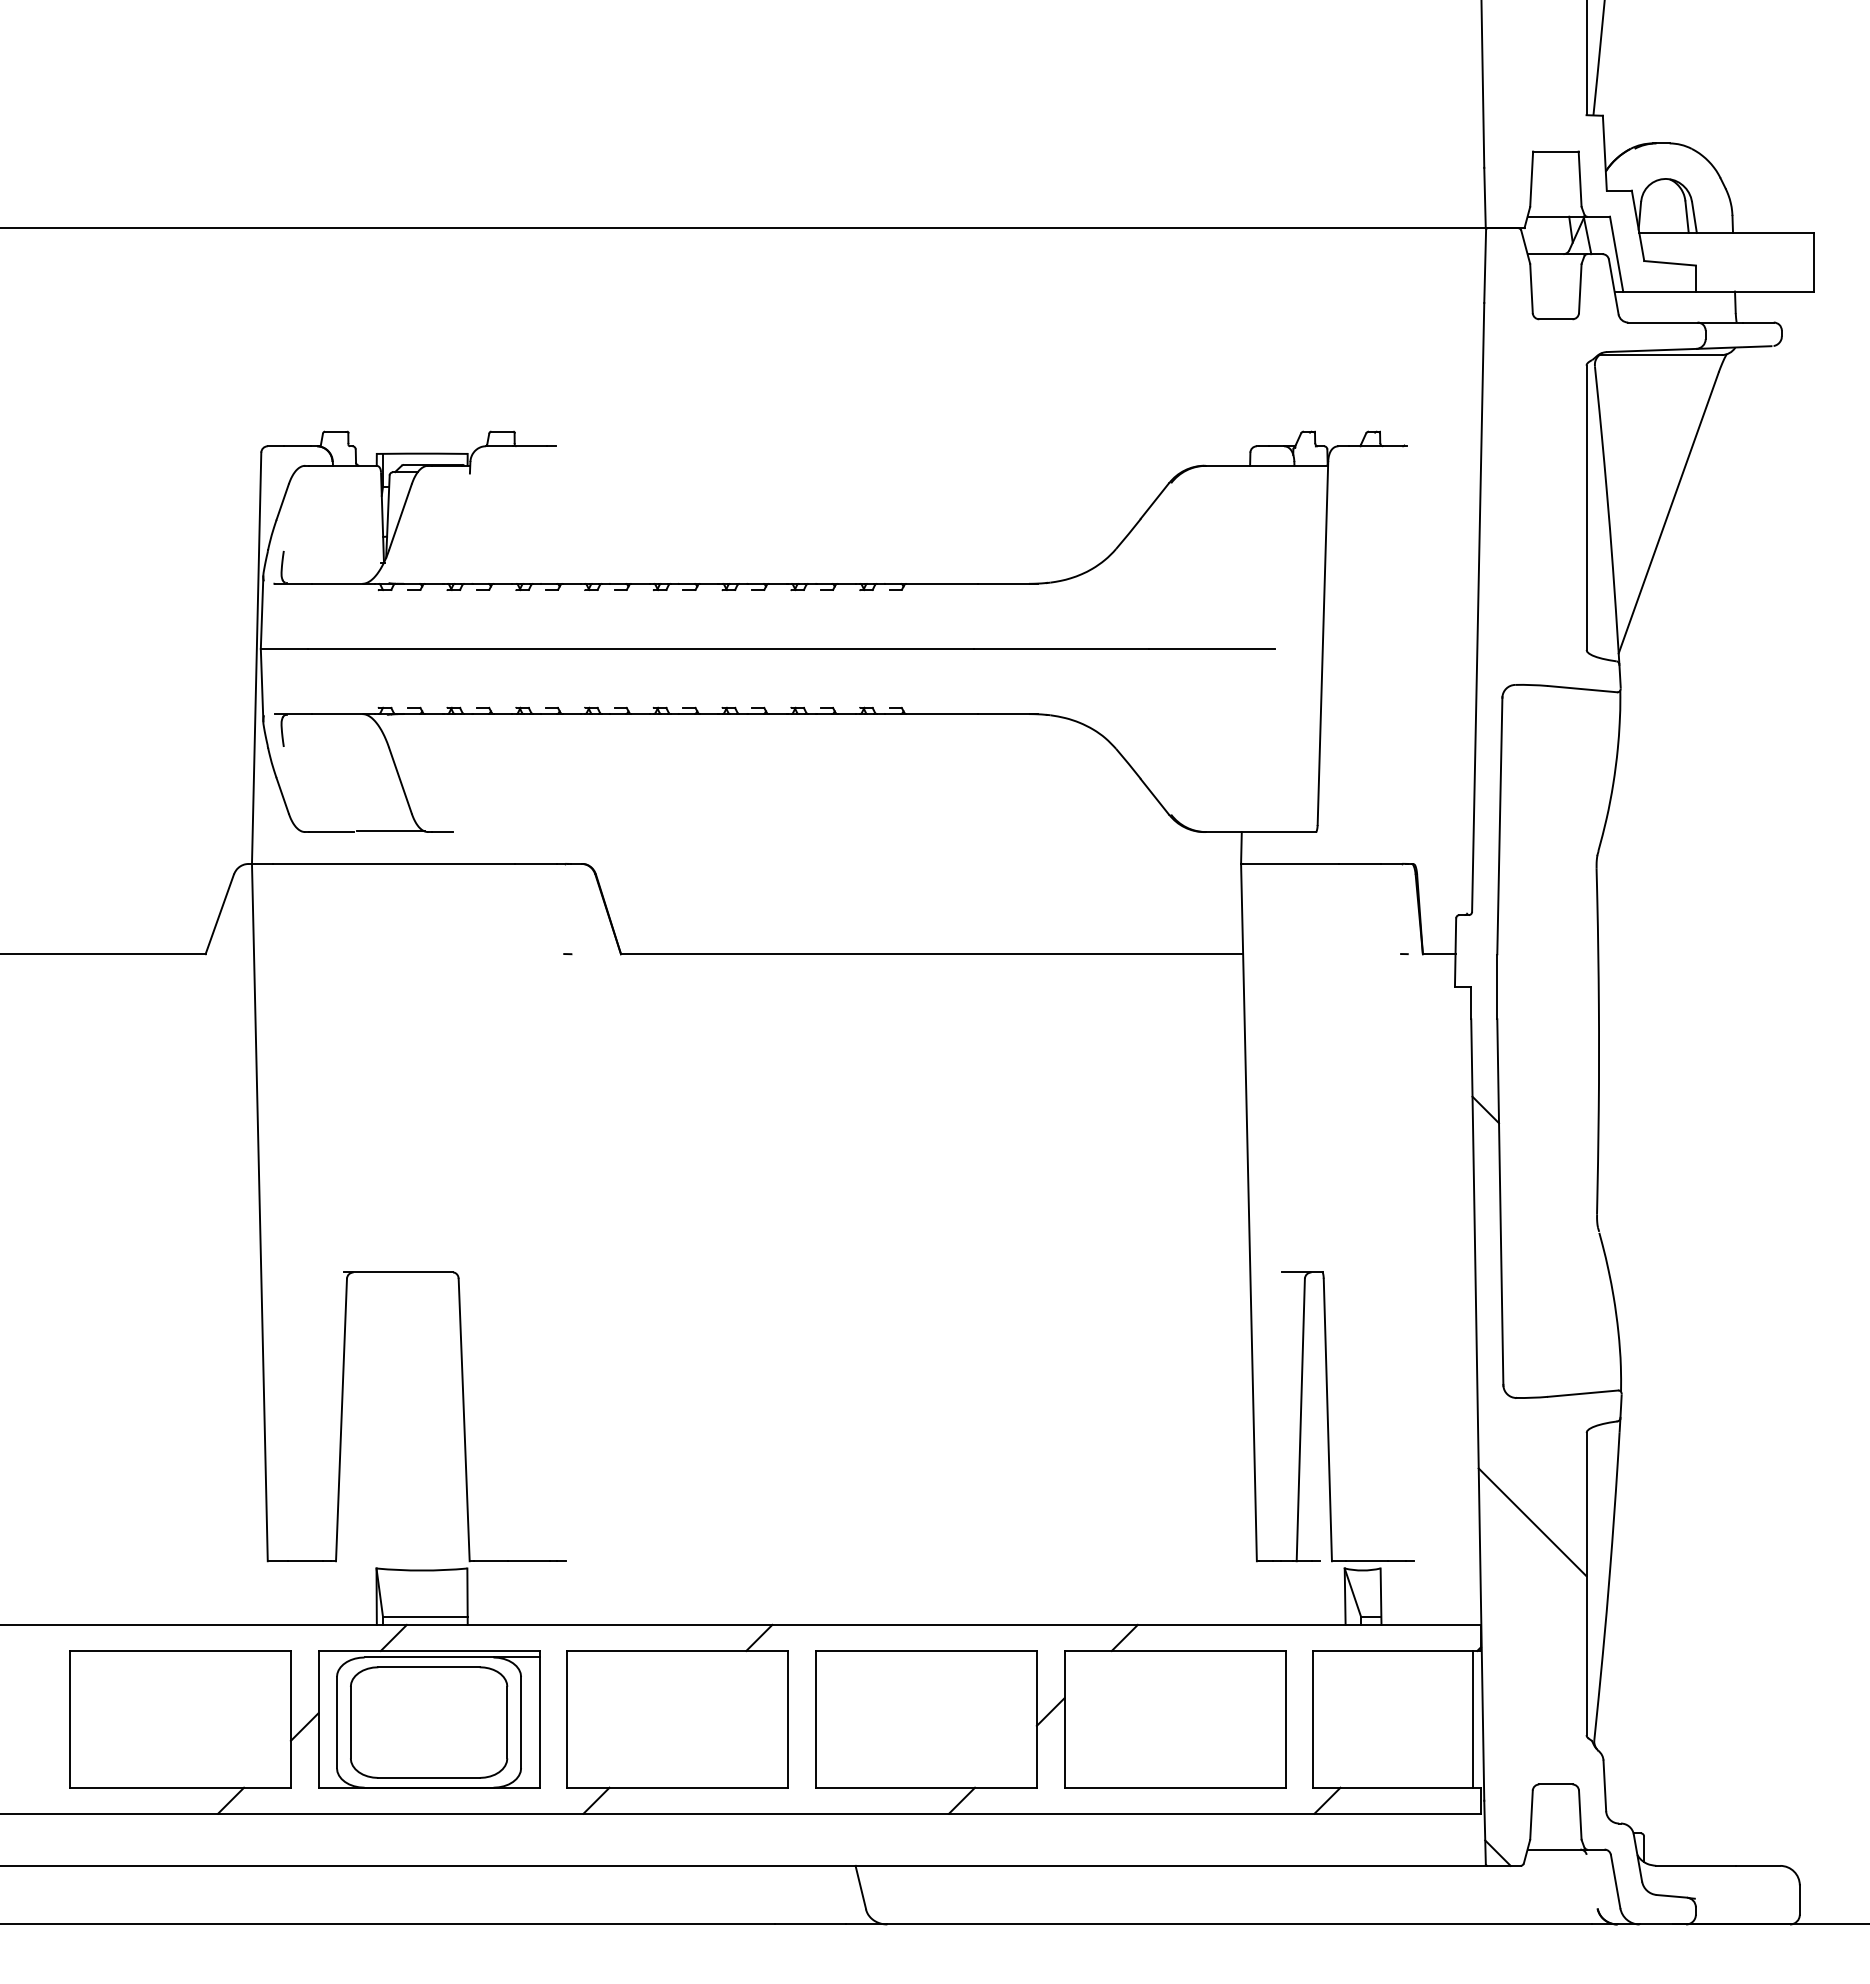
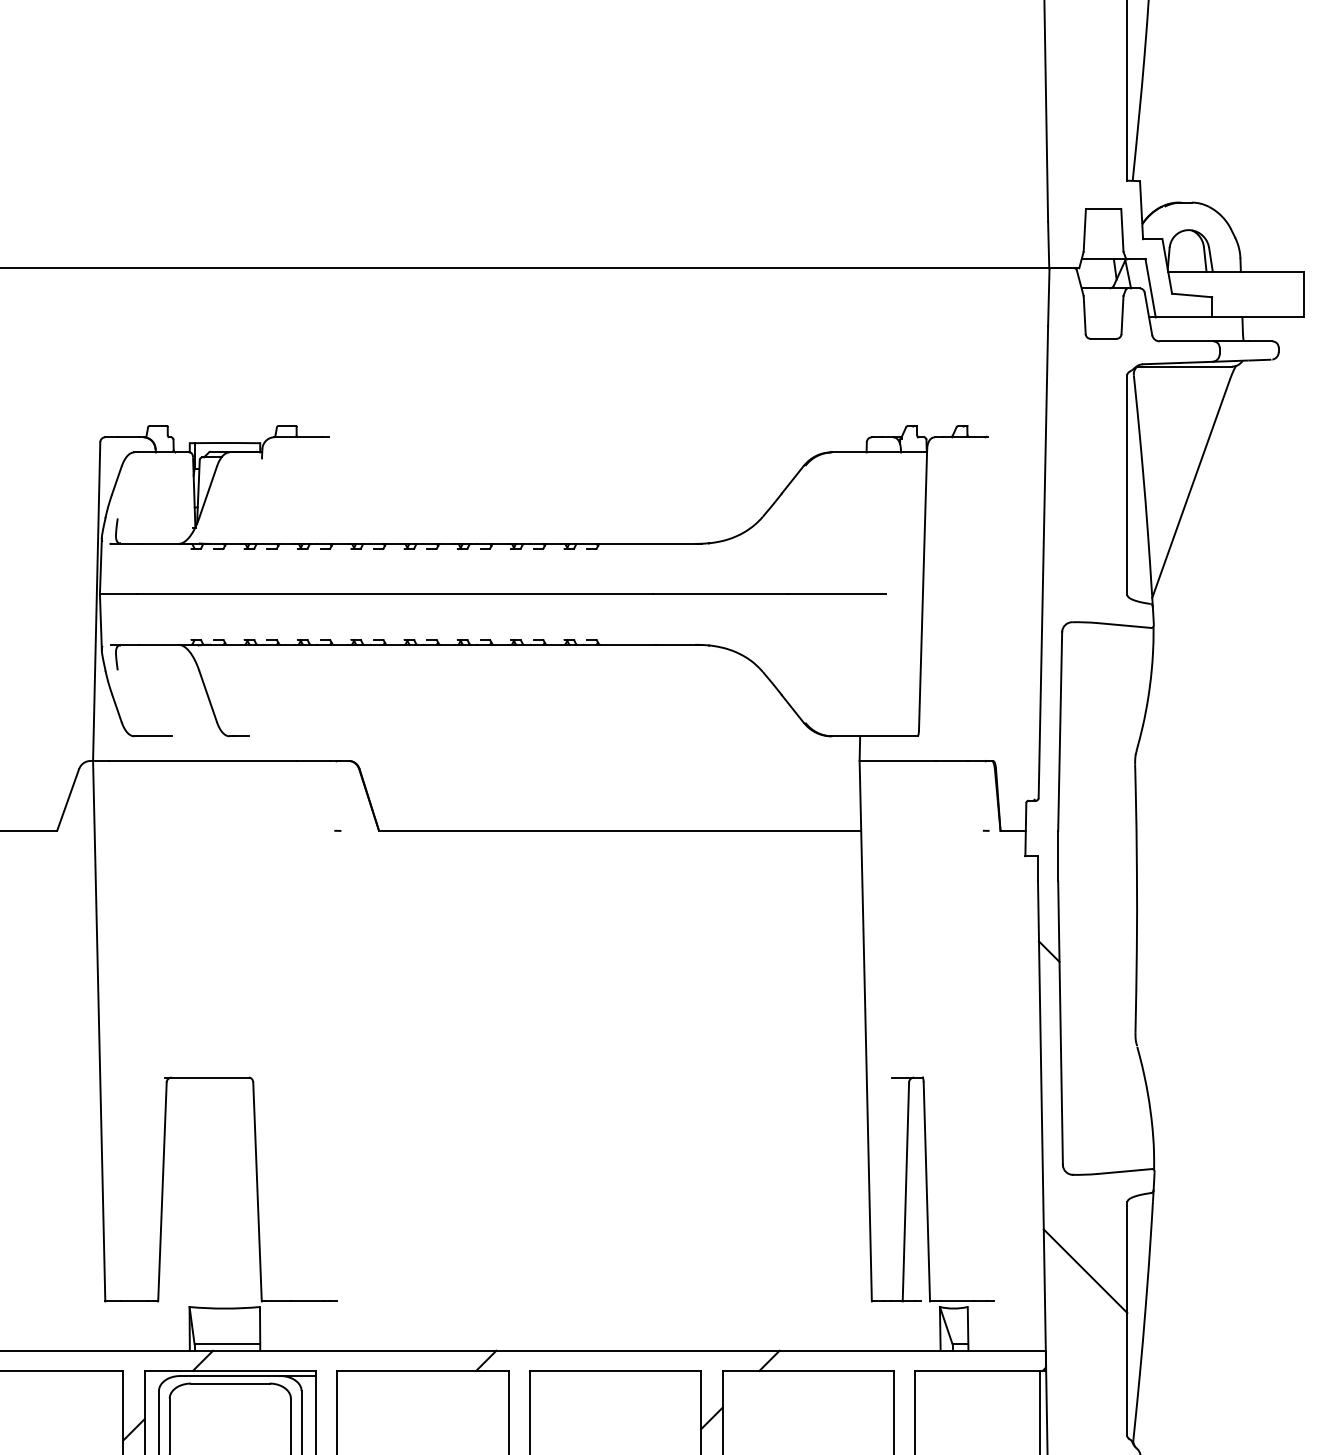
line: (390, 831) -> (200, 735), removed

